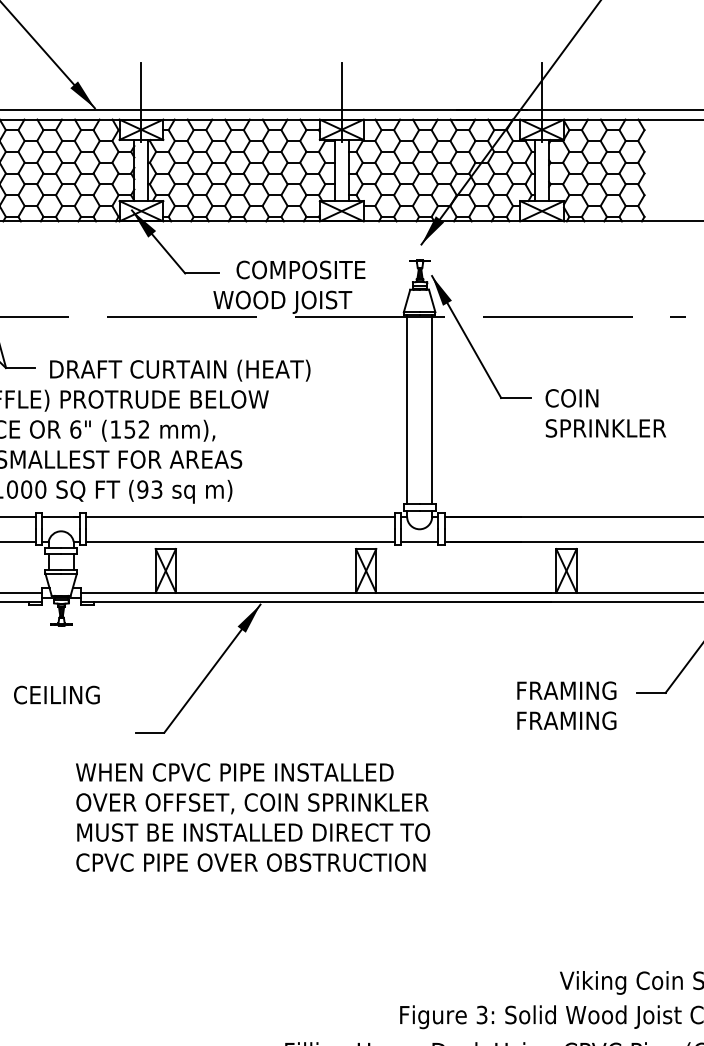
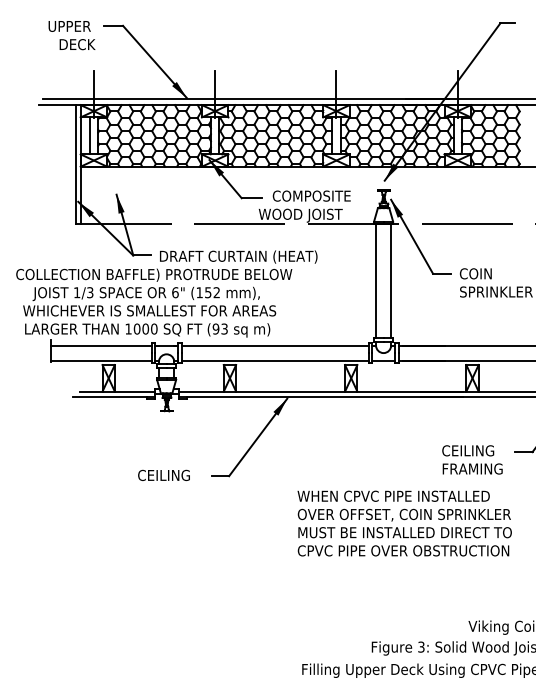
text: (566, 690) -> (472, 450), FRAMING -> CEILING
text: (56, 693) -> (163, 474), moved
text: (252, 817) -> (404, 523), moved

